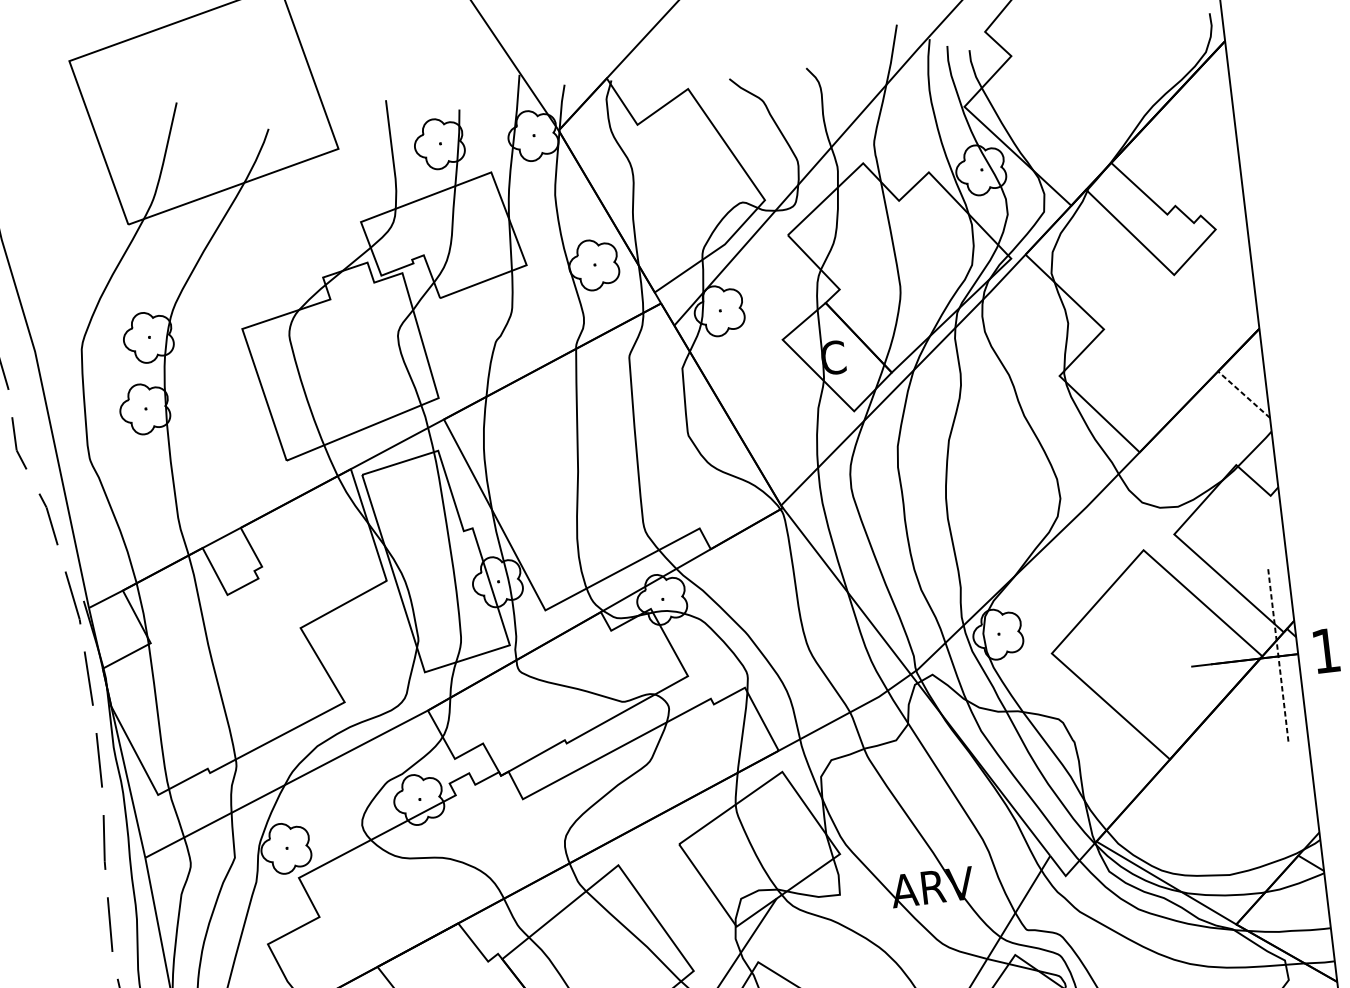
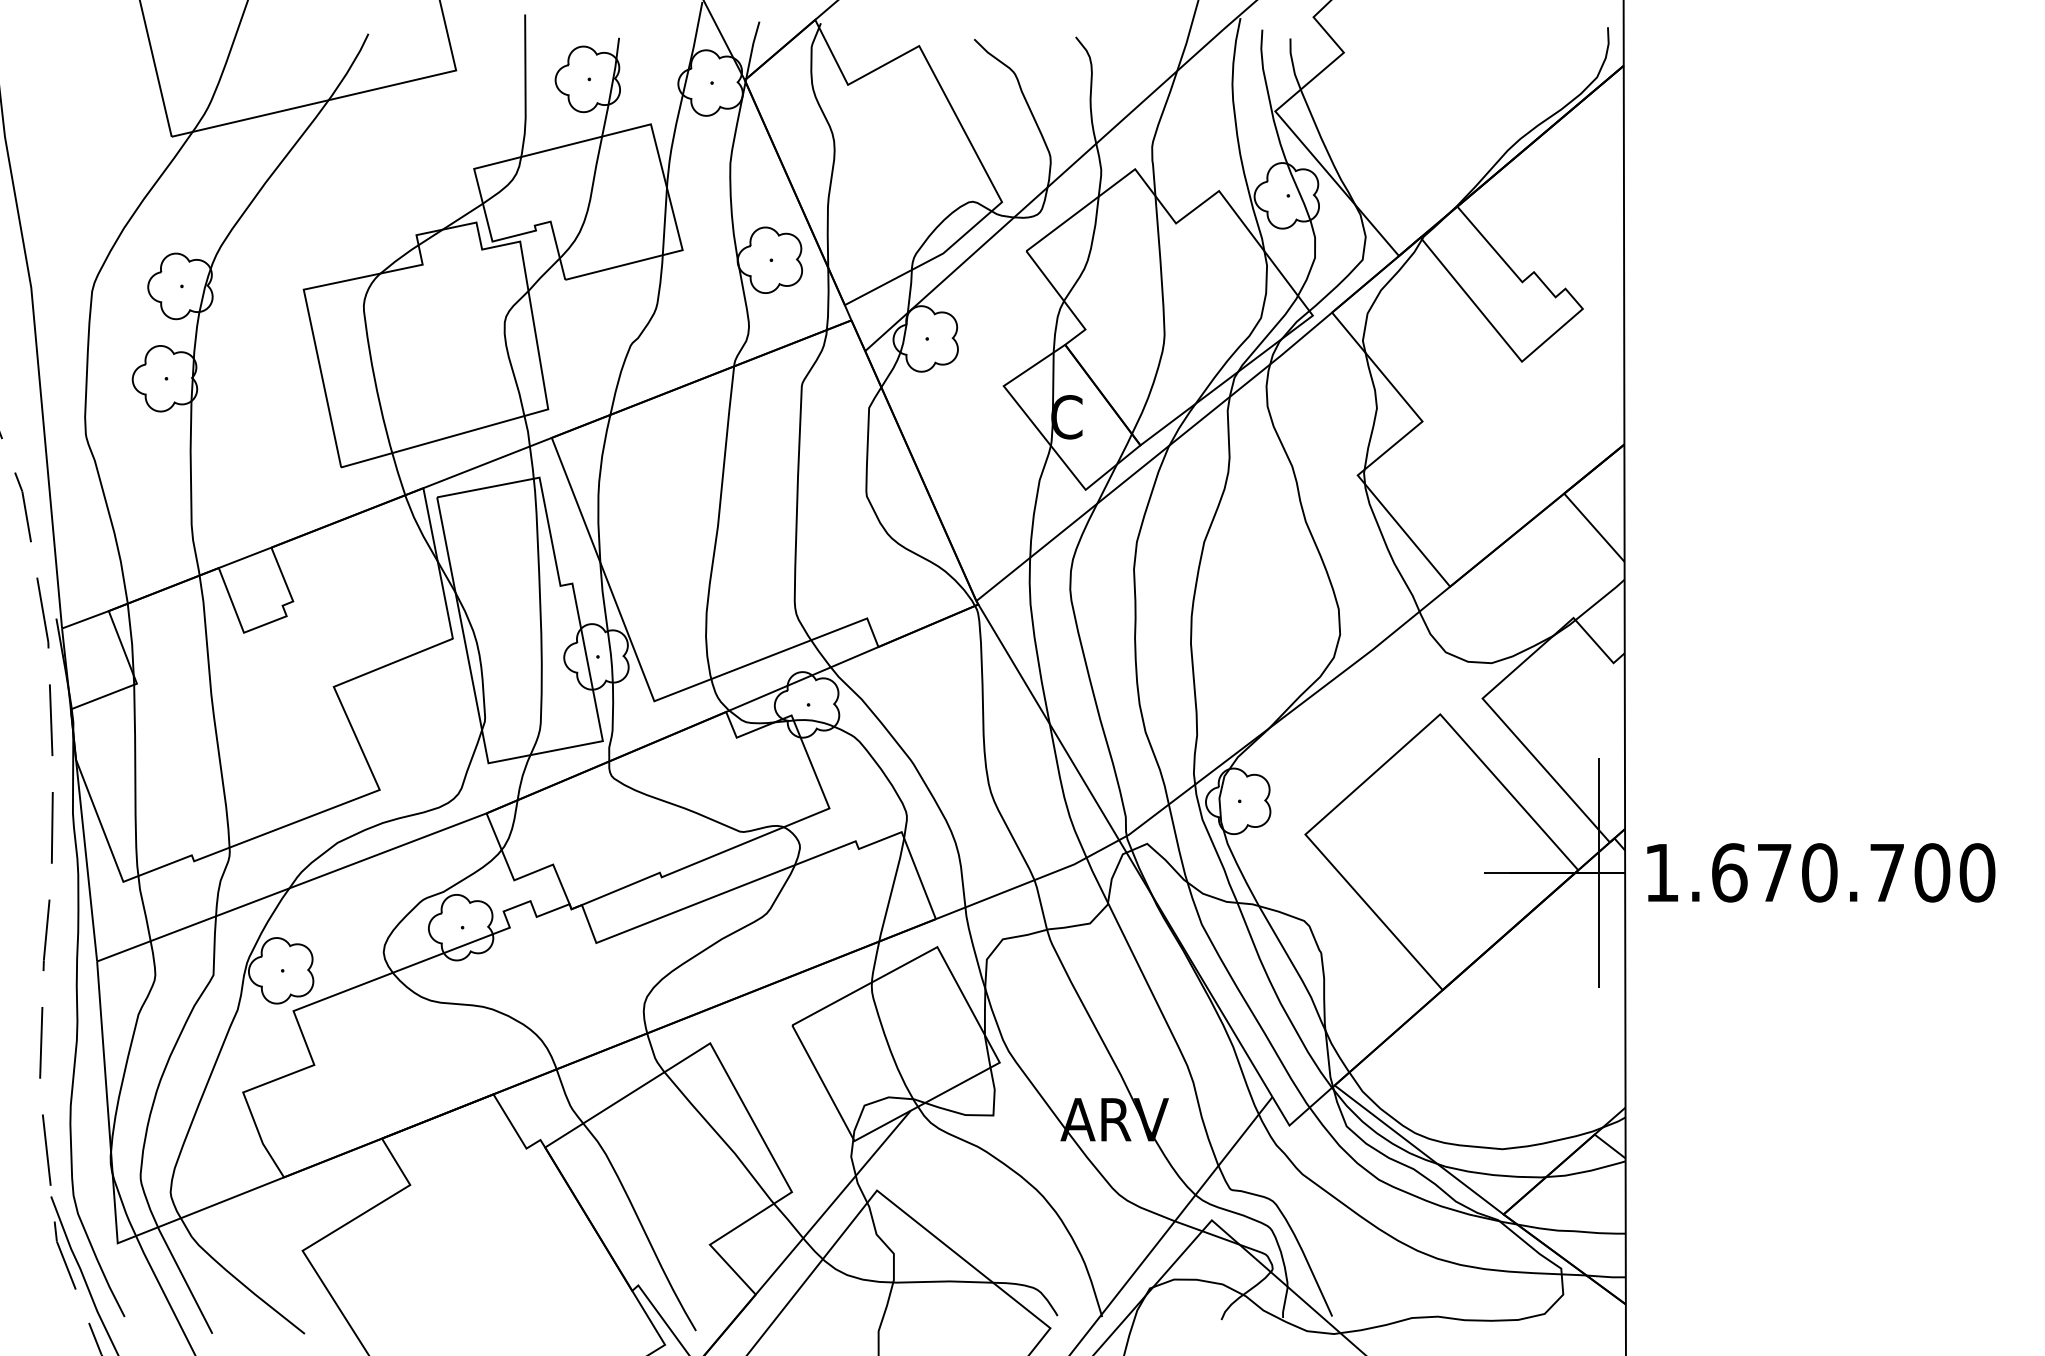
line: (1244, 394) -> (1594, 527), dashed -> solid
line: (1278, 656) -> (1599, 872), dashed -> solid

